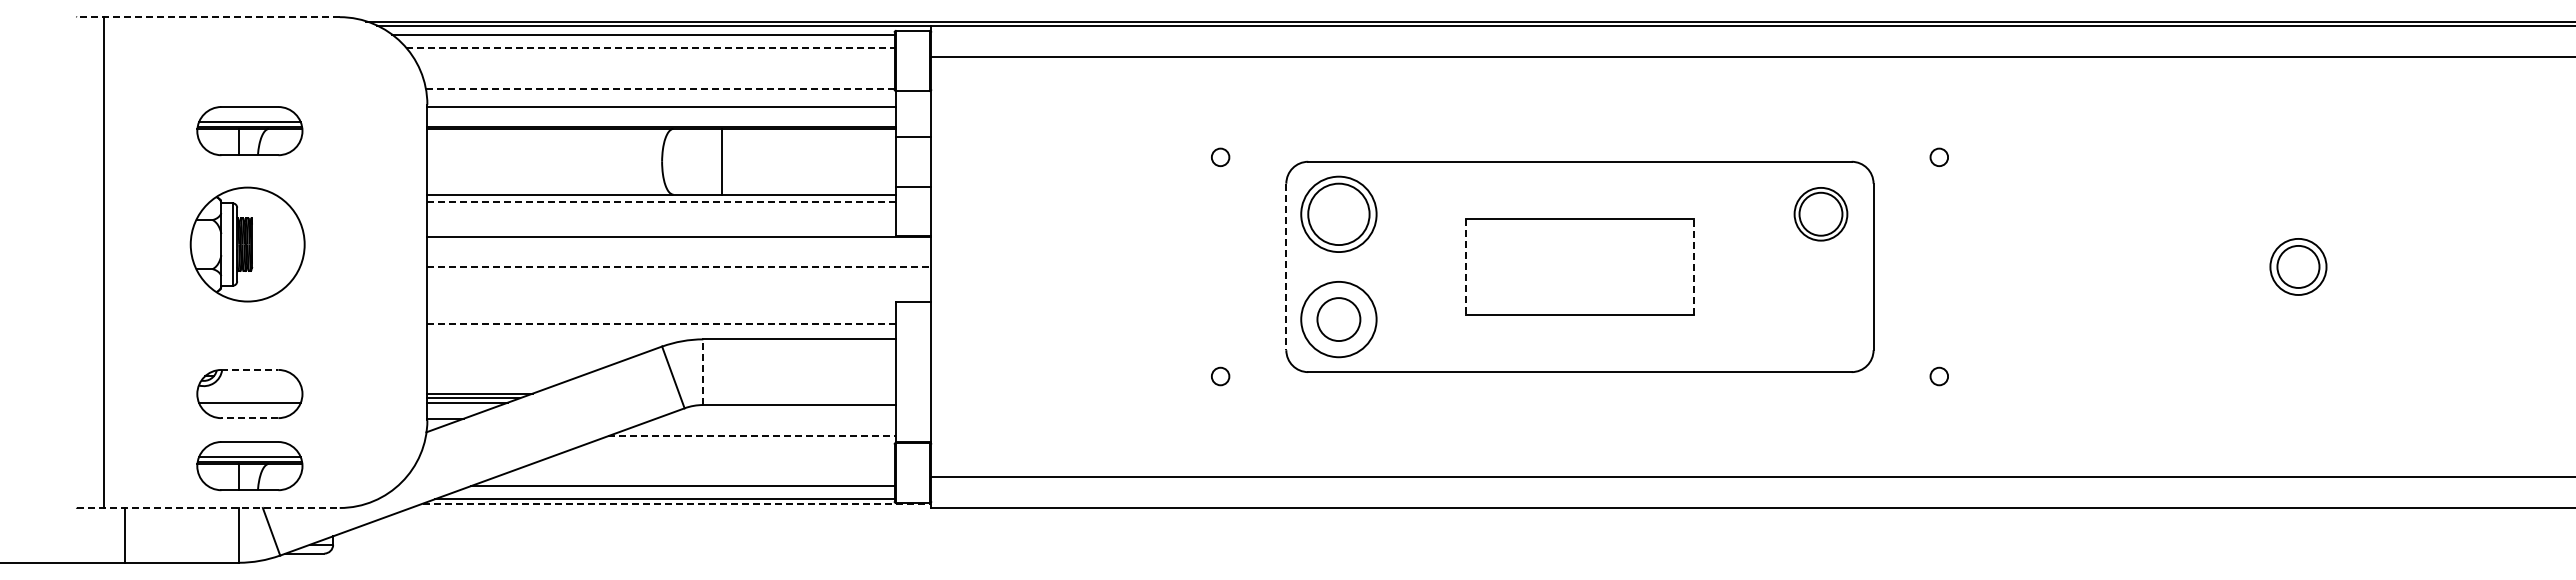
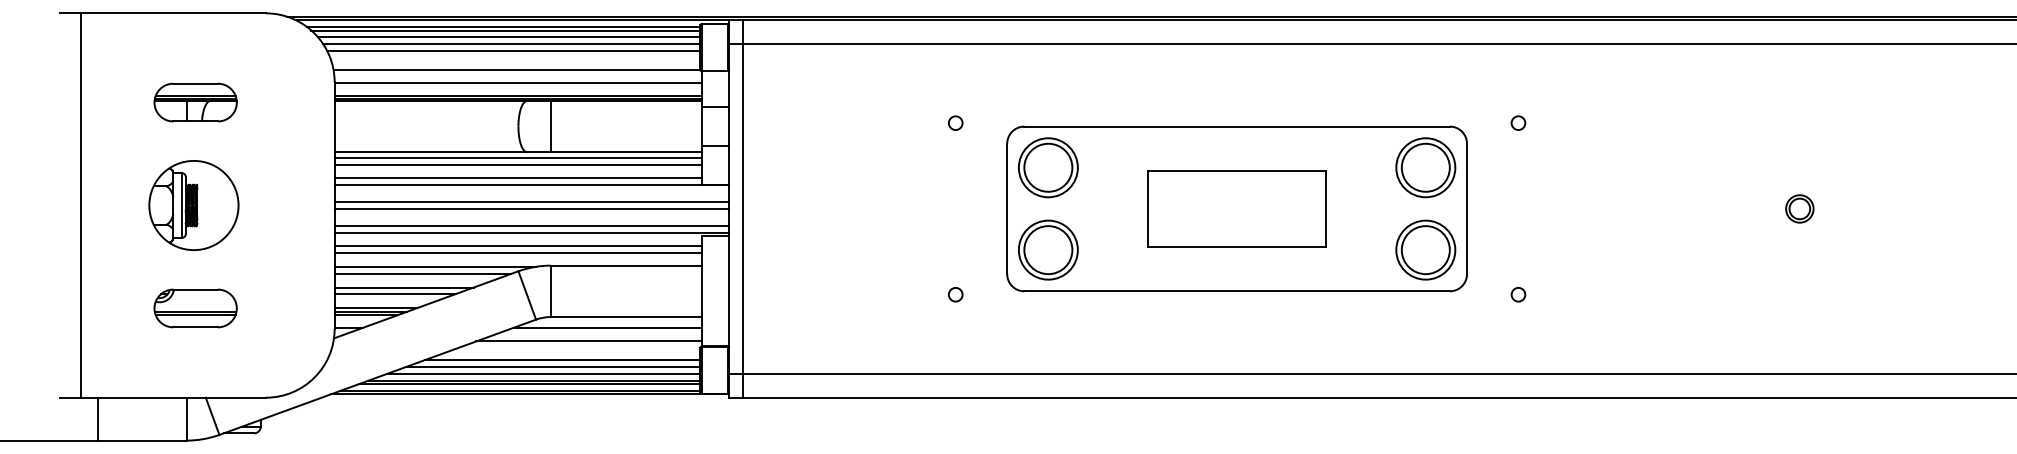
line: (207, 17) -> (162, 13), dashed -> solid
line: (645, 39) -> (505, 30), added
line: (650, 47) -> (509, 37), dashed -> solid
line: (653, 56) -> (511, 44), added
line: (655, 65) -> (513, 51), added
line: (660, 89) -> (517, 70), dashed -> solid
line: (661, 122) -> (517, 95), added
line: (722, 161) -> (550, 126), moved
line: (662, 201) -> (518, 157), dashed -> solid
line: (661, 210) -> (517, 164), added
part: (1820, 213) -> (1425, 167), size x1.43
line: (661, 227) -> (517, 178), added
part: (247, 244) -> (193, 205), moved
line: (679, 258) -> (532, 202), added
line: (679, 266) -> (532, 208), dashed -> solid
line: (948, 266) -> (742, 208), added
line: (1693, 266) -> (1326, 208), dashed -> solid
part: (2298, 266) -> (1799, 208), size x0.62
line: (1286, 267) -> (1007, 209), dashed -> solid
line: (1466, 267) -> (1148, 209), dashed -> solid
line: (679, 288) -> (532, 225), added
line: (679, 297) -> (532, 232), added
line: (661, 314) -> (517, 246), added
circle: (1338, 319) -> (1048, 250), size x1.43
part: (1820, 319) -> (1425, 250), added
line: (662, 323) -> (518, 253), dashed -> solid
line: (555, 341) -> (434, 267), added
line: (540, 349) -> (423, 273), added
line: (516, 367) -> (404, 287), added
line: (250, 369) -> (196, 289), dashed -> solid
line: (703, 372) -> (550, 291), dashed -> solid
line: (503, 376) -> (394, 294), added
line: (249, 398) -> (195, 311), added
line: (249, 418) -> (195, 327), dashed -> solid
line: (776, 418) -> (607, 327), added
line: (752, 436) -> (589, 341), dashed -> solid
line: (718, 459) -> (562, 359), added
part: (249, 466) -> (195, 365), removed
line: (706, 468) -> (553, 366), added
line: (694, 477) -> (543, 373), added
line: (676, 490) -> (529, 383), added
line: (677, 503) -> (530, 394), dashed -> solid
line: (208, 508) -> (163, 398), dashed -> solid

